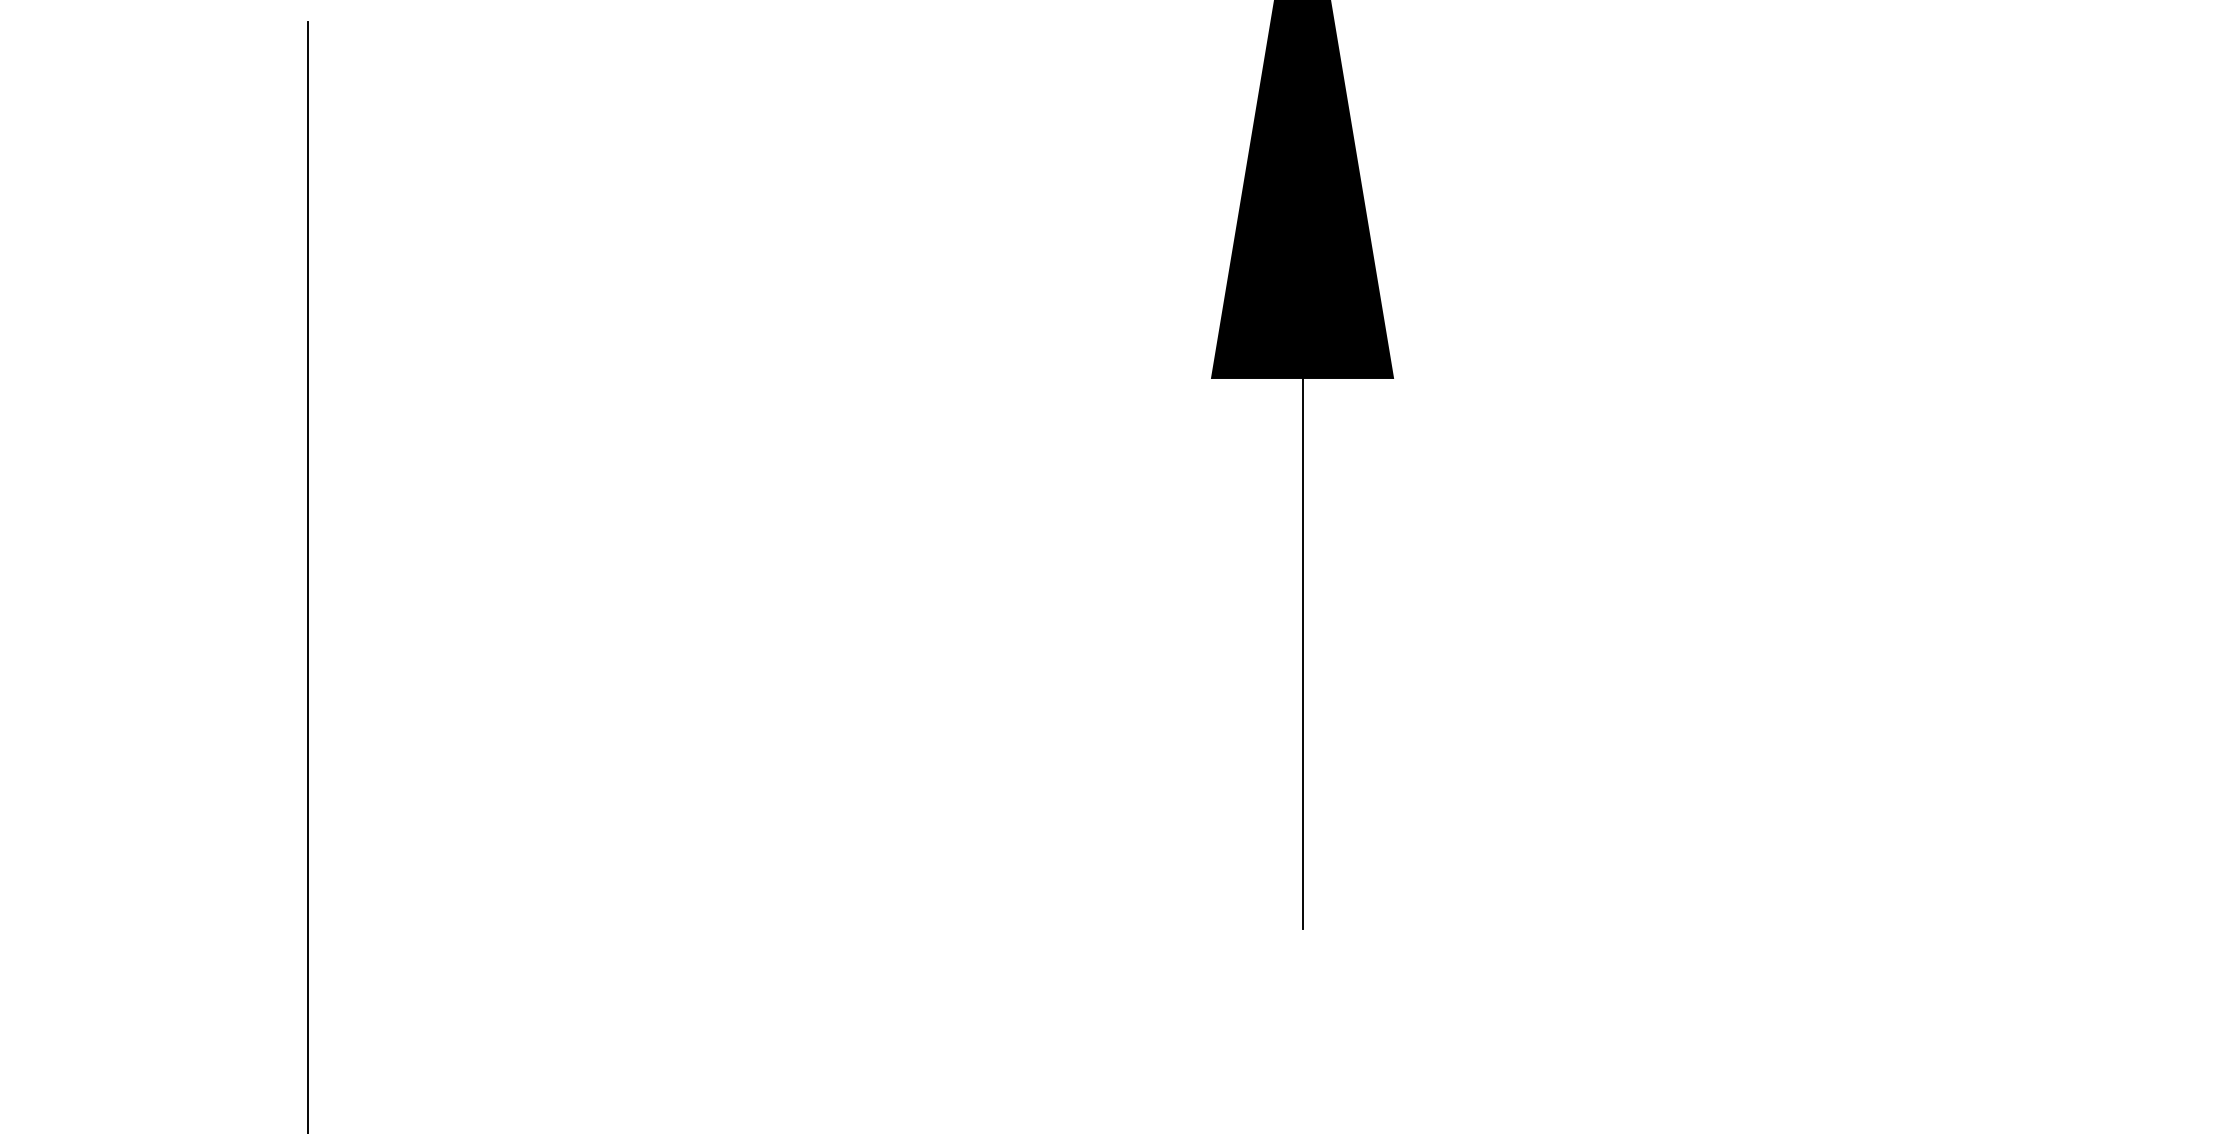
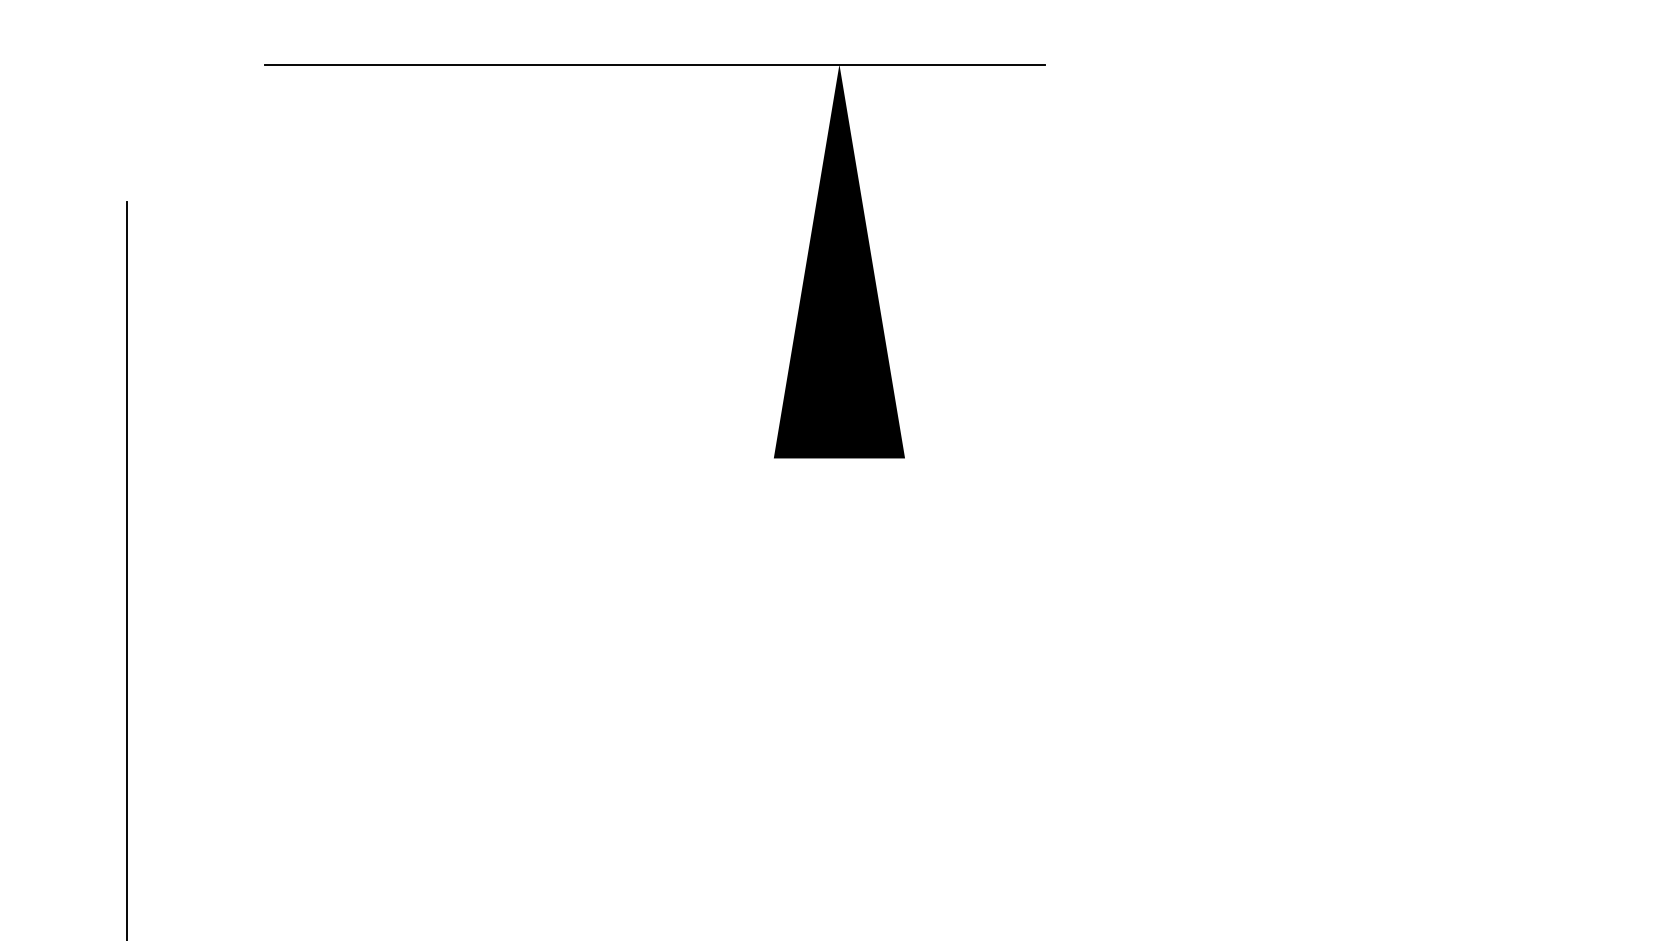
line: (1302, 654) -> (839, 655), removed

